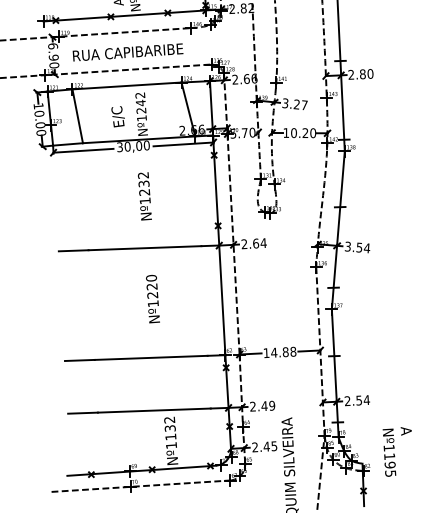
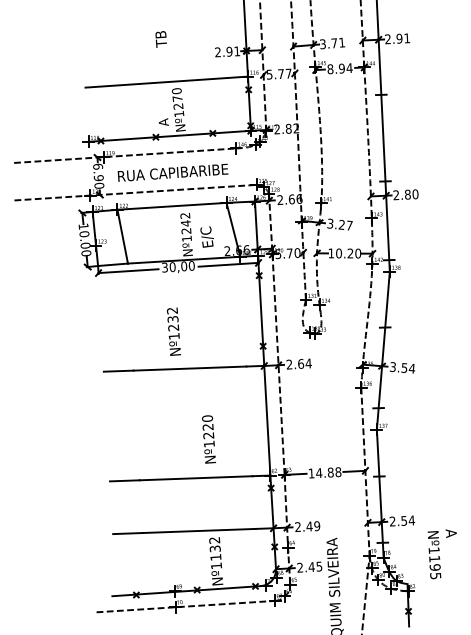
text: (117, 116) -> (206, 236), moved
text: (144, 196) -> (173, 331), moved
text: (152, 299) -> (208, 439), moved
text: (396, 452) -> (441, 554), moved

